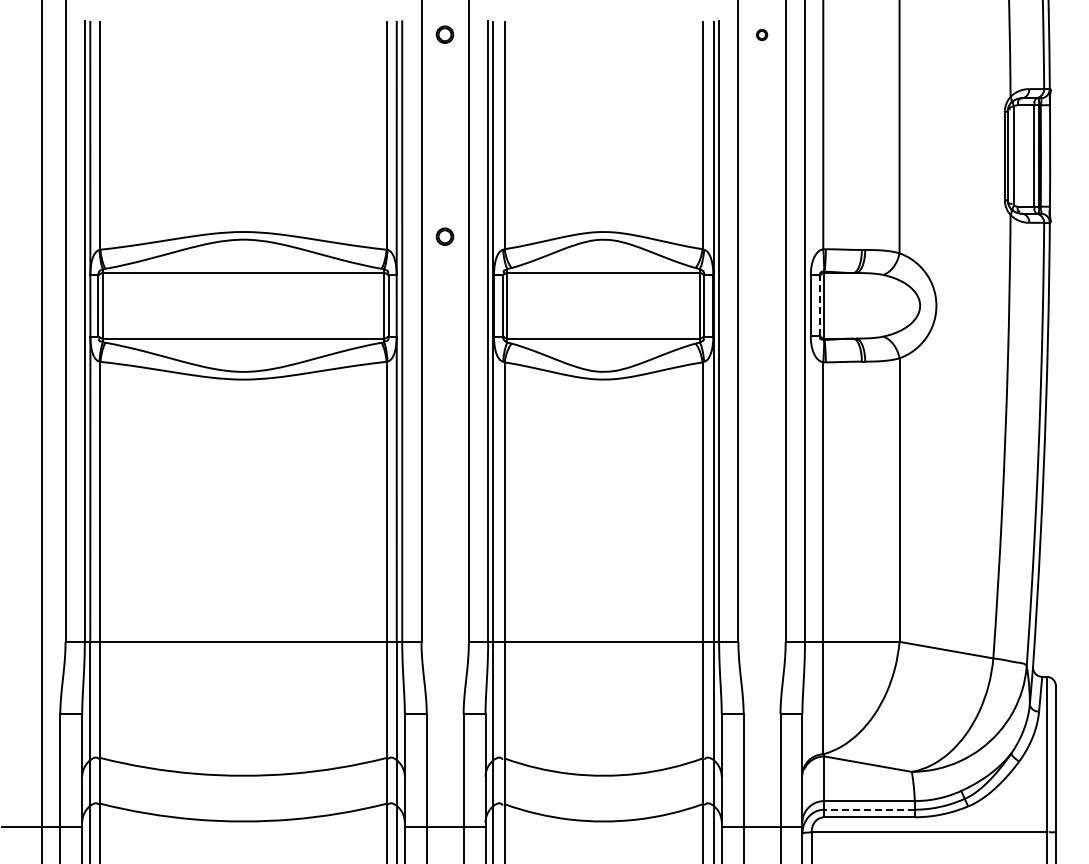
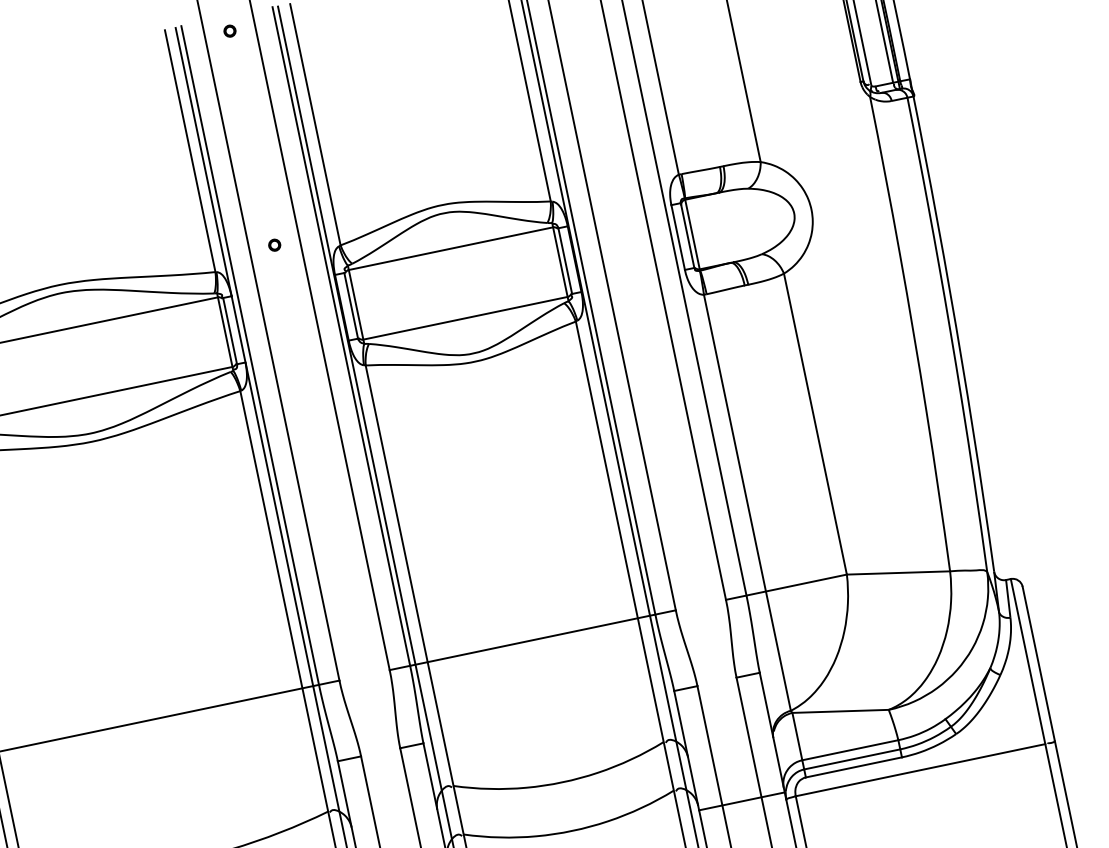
part: (445, 35) -> (230, 31), size x0.62
part: (445, 236) -> (275, 244), size x0.62
line: (819, 305) -> (687, 235), dashed -> solid
line: (869, 809) -> (852, 759), dashed -> solid

